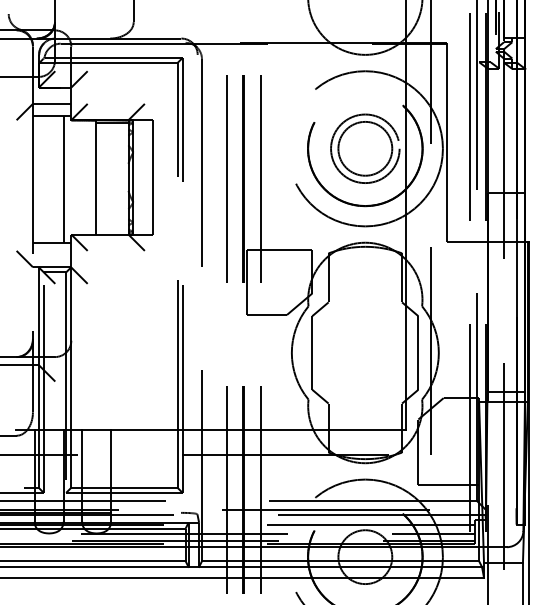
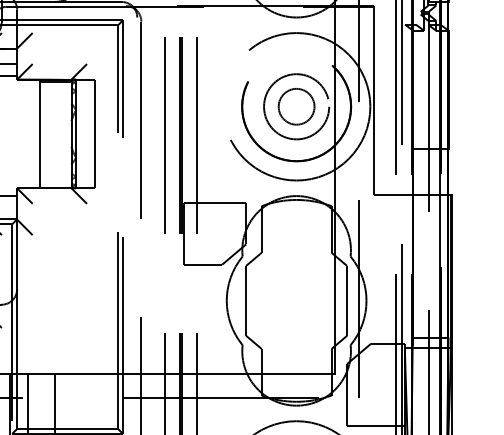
circle: (365, 148) -> (296, 106), size x0.7
line: (64, 179) -> (10, 135), removed

